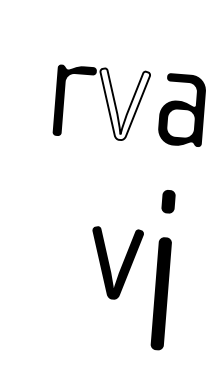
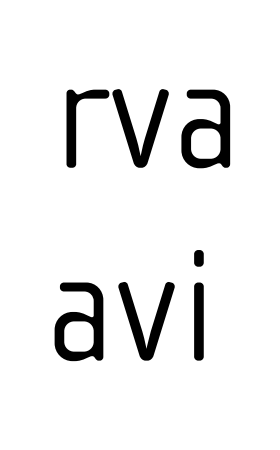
fill: (122, 105) -> (140, 128), added
part: (109, 266) -> (140, 324), moved
part: (162, 270) -> (198, 305), size x0.62
part: (52, 276) -> (78, 321), added

